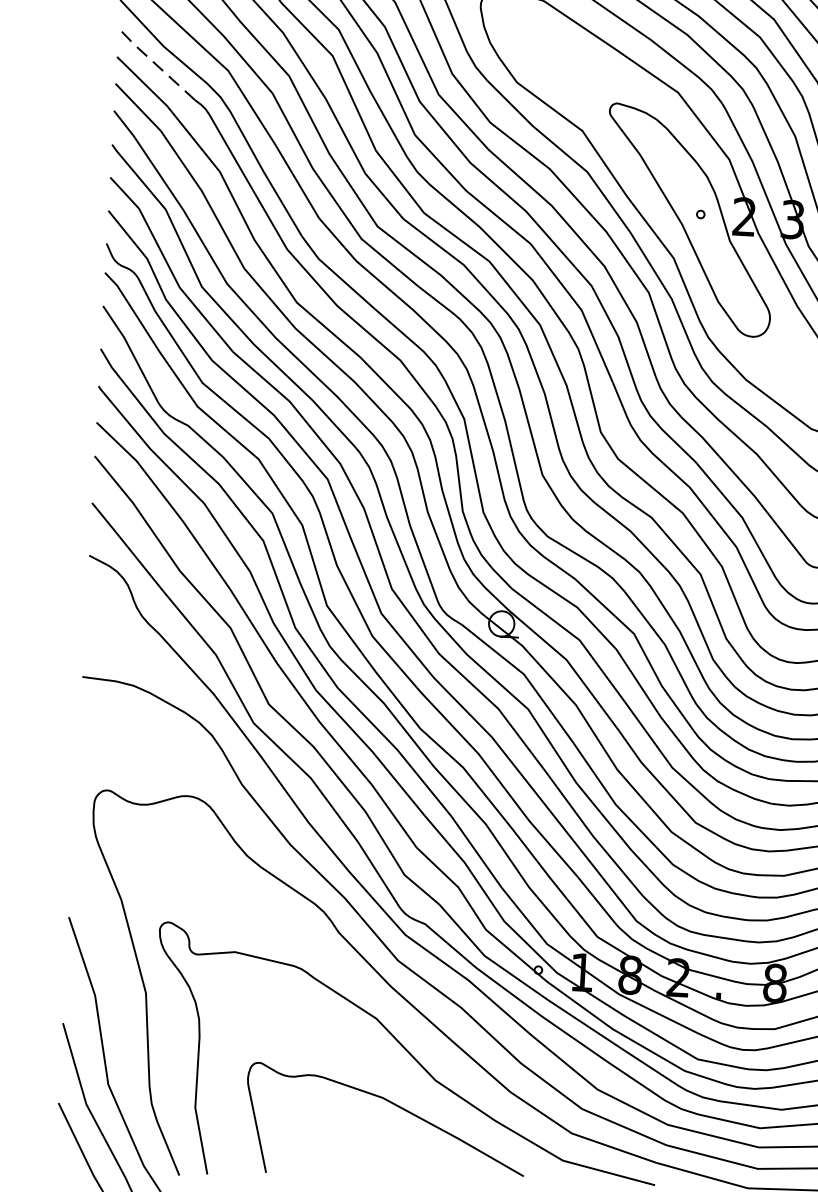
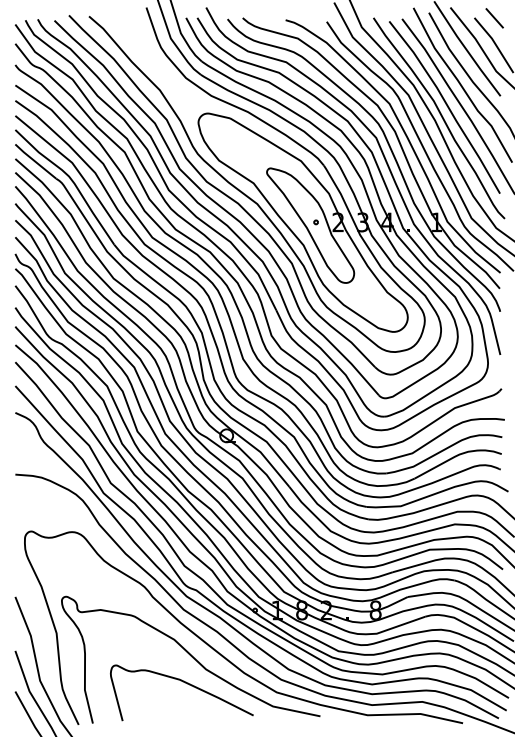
line: (154, 63) -> (34, 161), dashed -> solid

